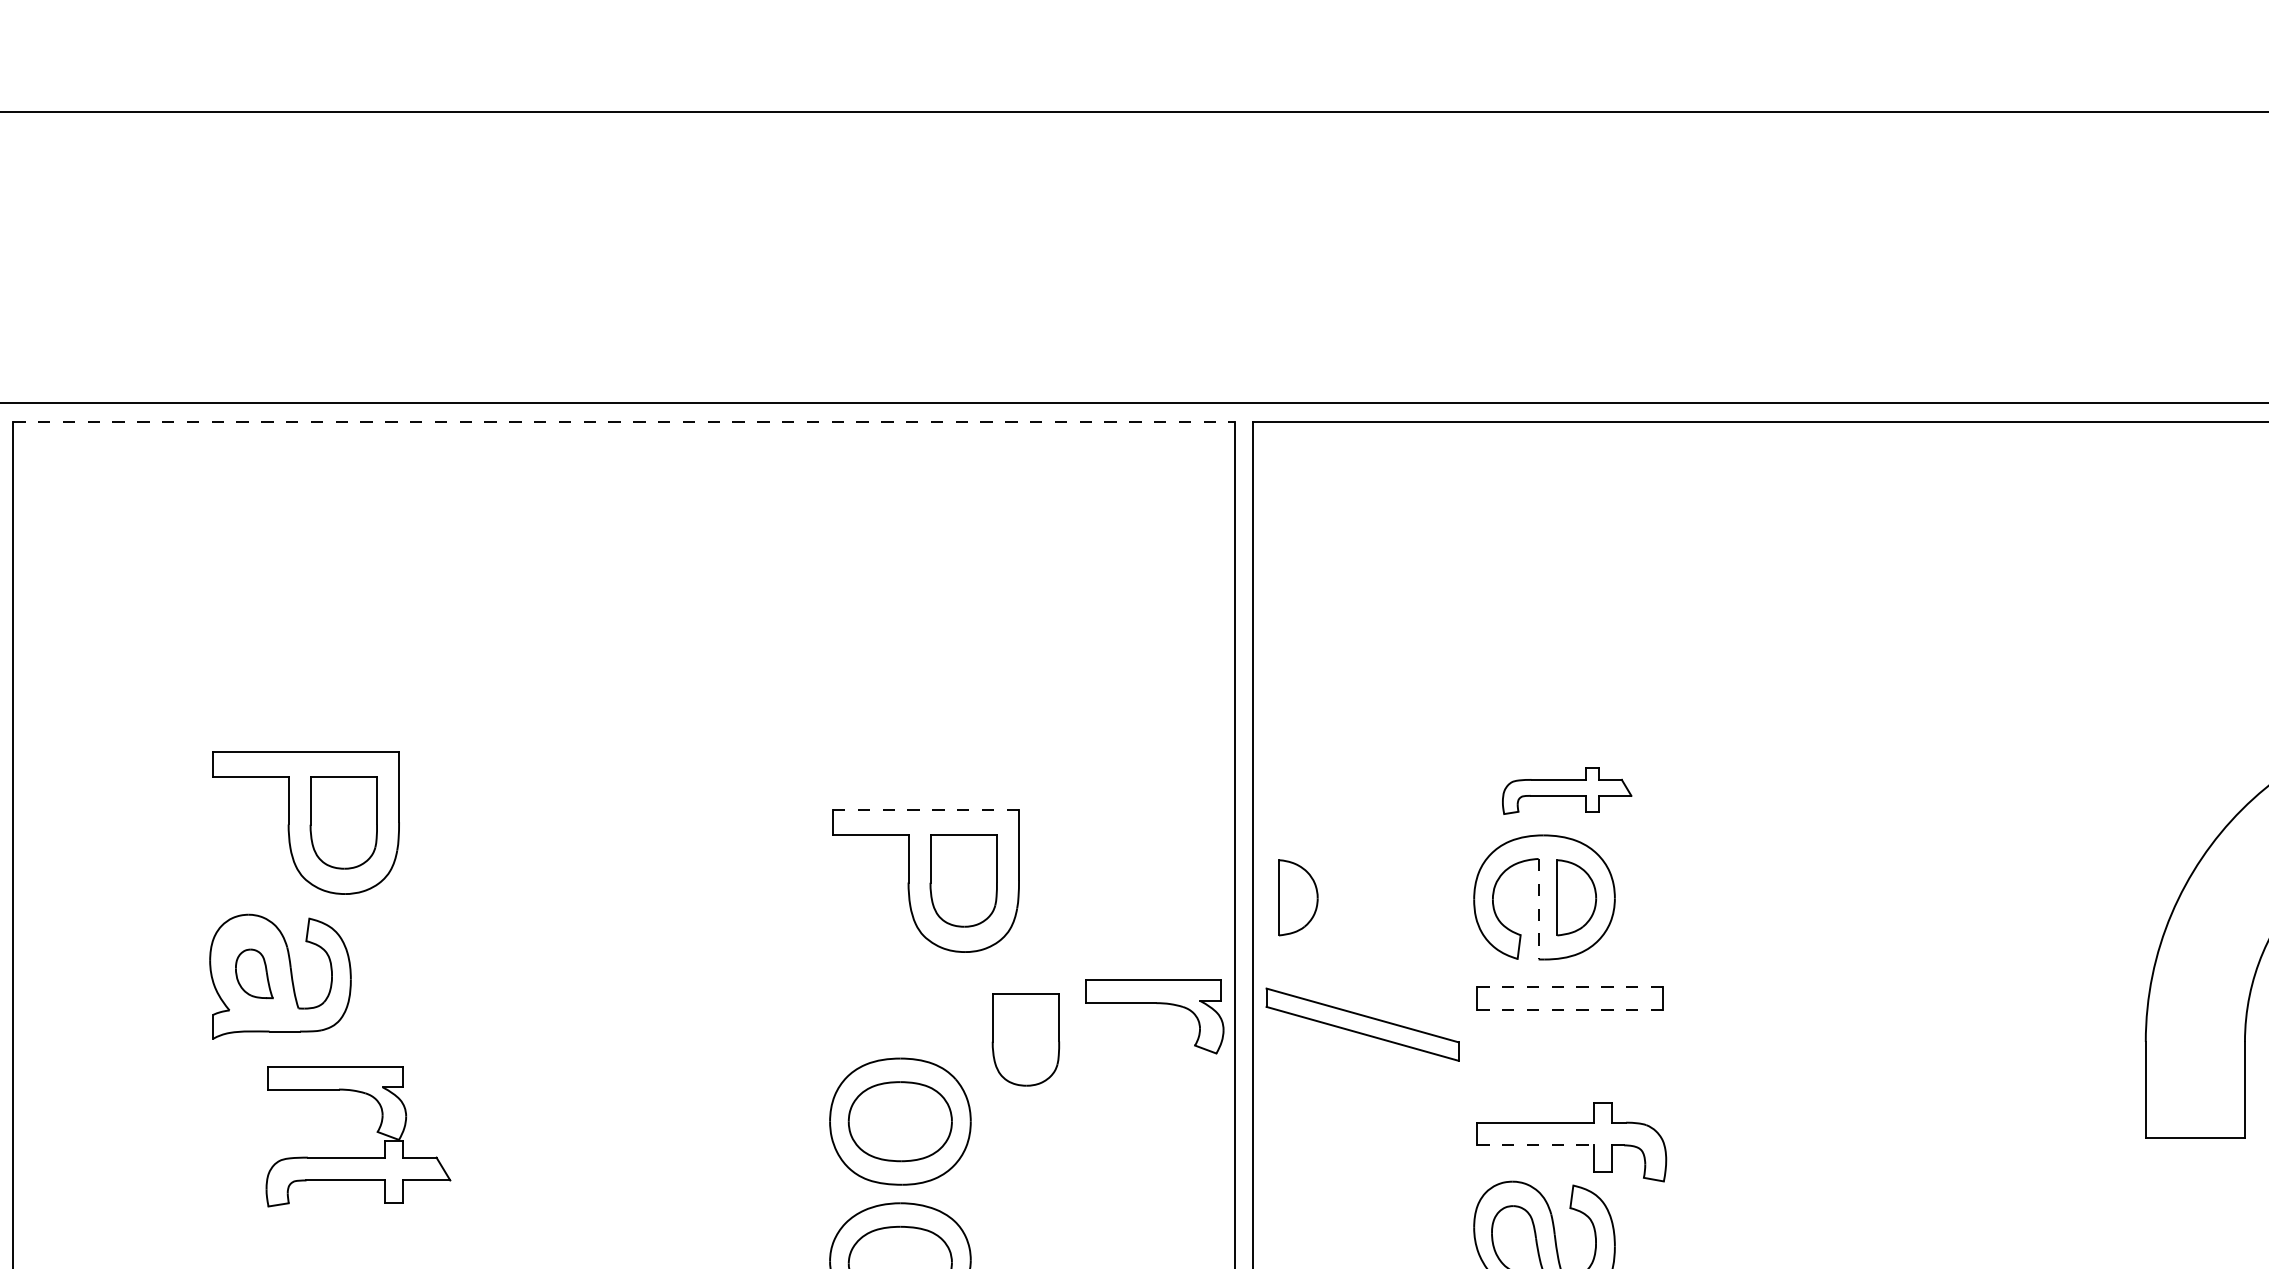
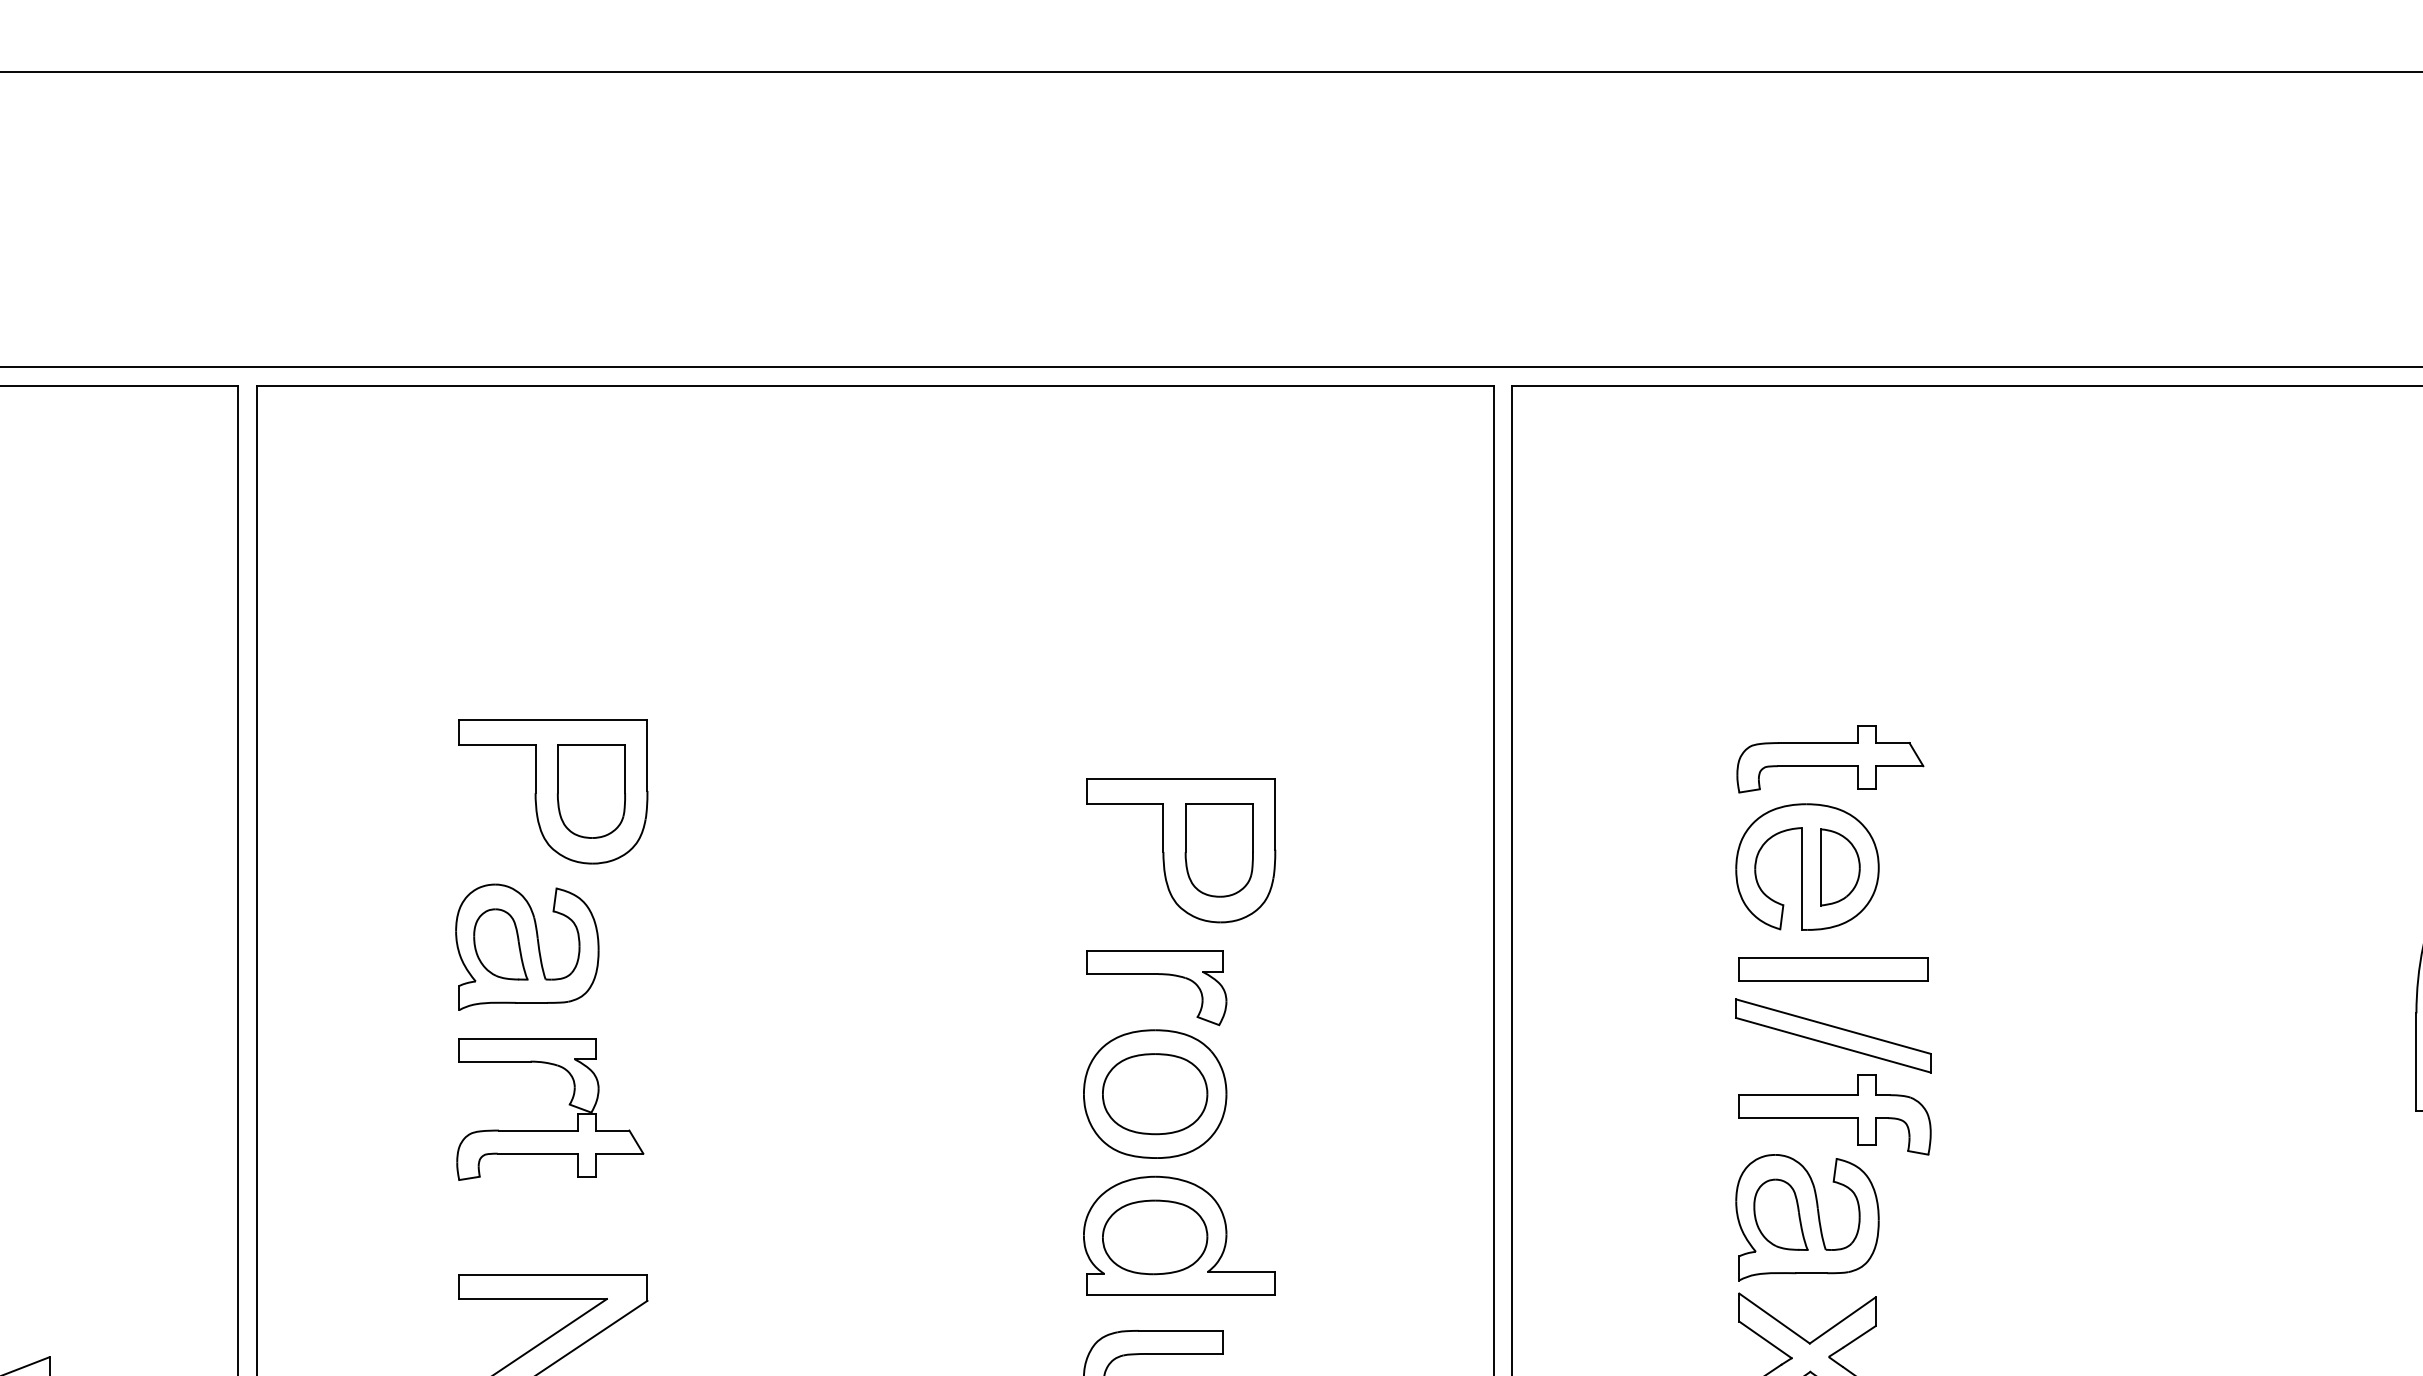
line: (624, 421) -> (875, 385), dashed -> solid
part: (1567, 791) -> (1830, 759), size x1.43
line: (925, 810) -> (1180, 778), dashed -> solid
part: (1298, 897) -> (1558, 867), removed
line: (1538, 908) -> (1801, 878), dashed -> solid
part: (253, 973) -> (500, 944), size x1.43
line: (1569, 986) -> (1832, 957), dashed -> solid
part: (1154, 1003) -> (1156, 974), moved
line: (1570, 1009) -> (1833, 980), dashed -> solid
part: (1362, 1024) -> (1833, 1035), moved
part: (1025, 1040) -> (1281, 1011), removed
part: (376, 1131) -> (568, 1104), moved
line: (1536, 1145) -> (1799, 1118), dashed -> solid

